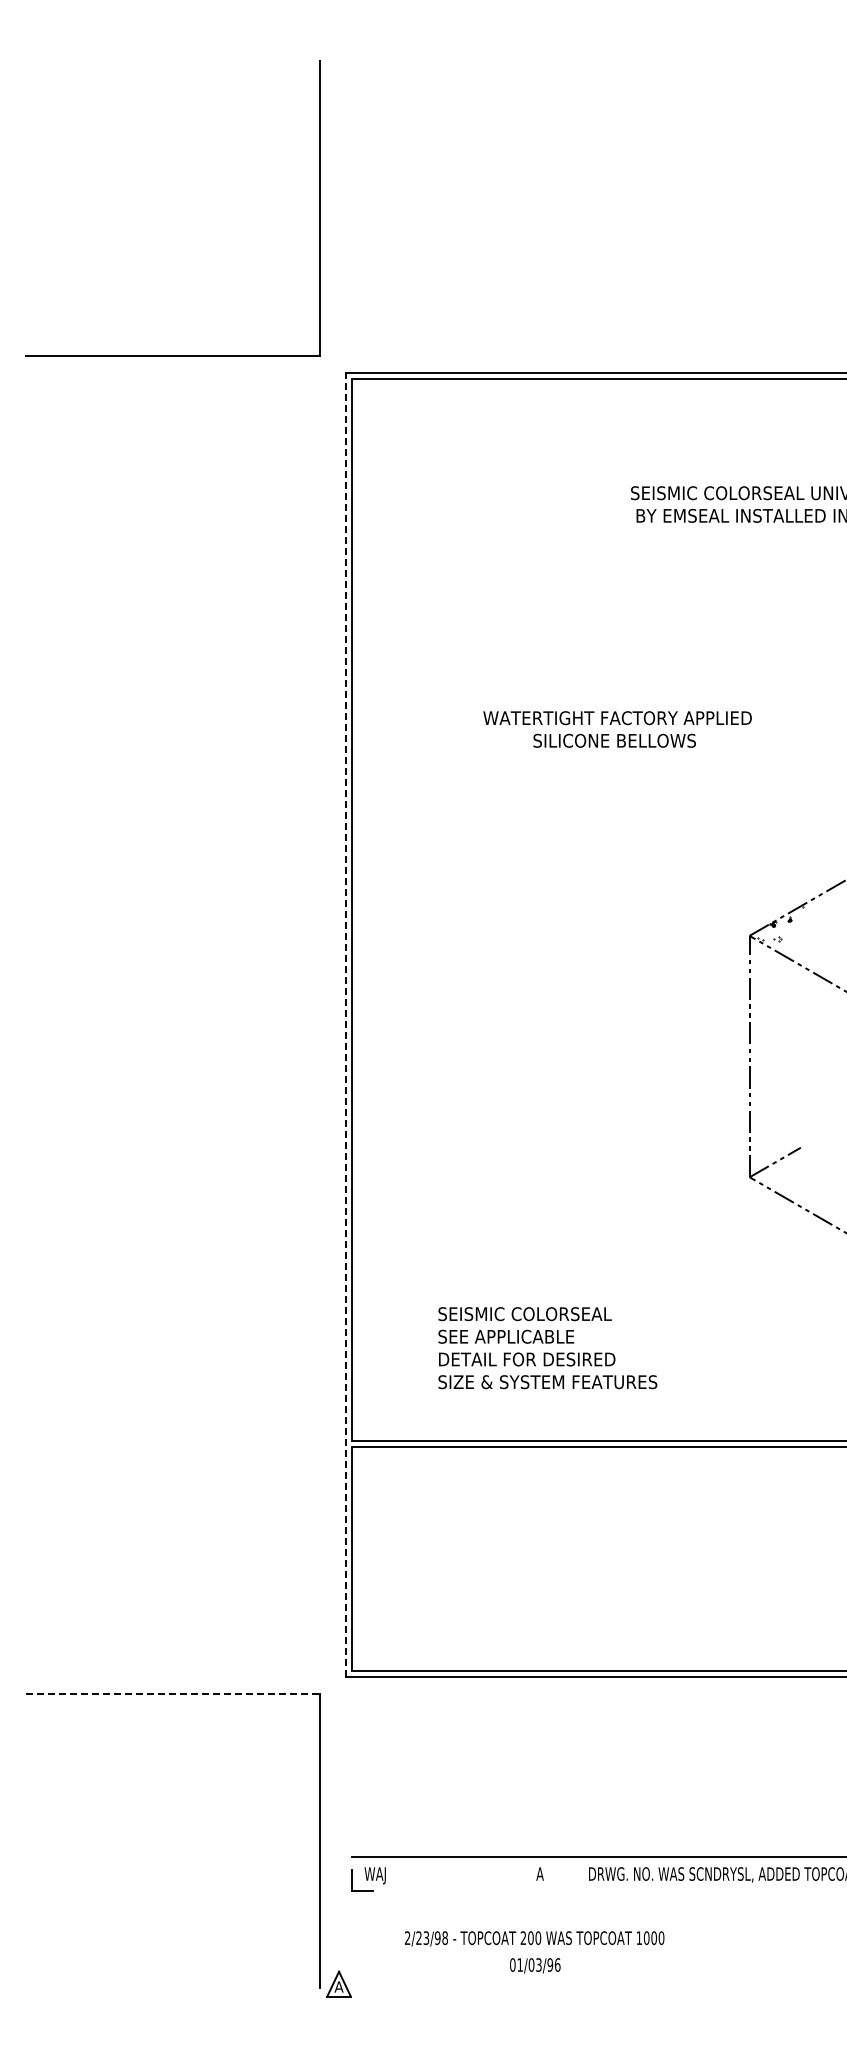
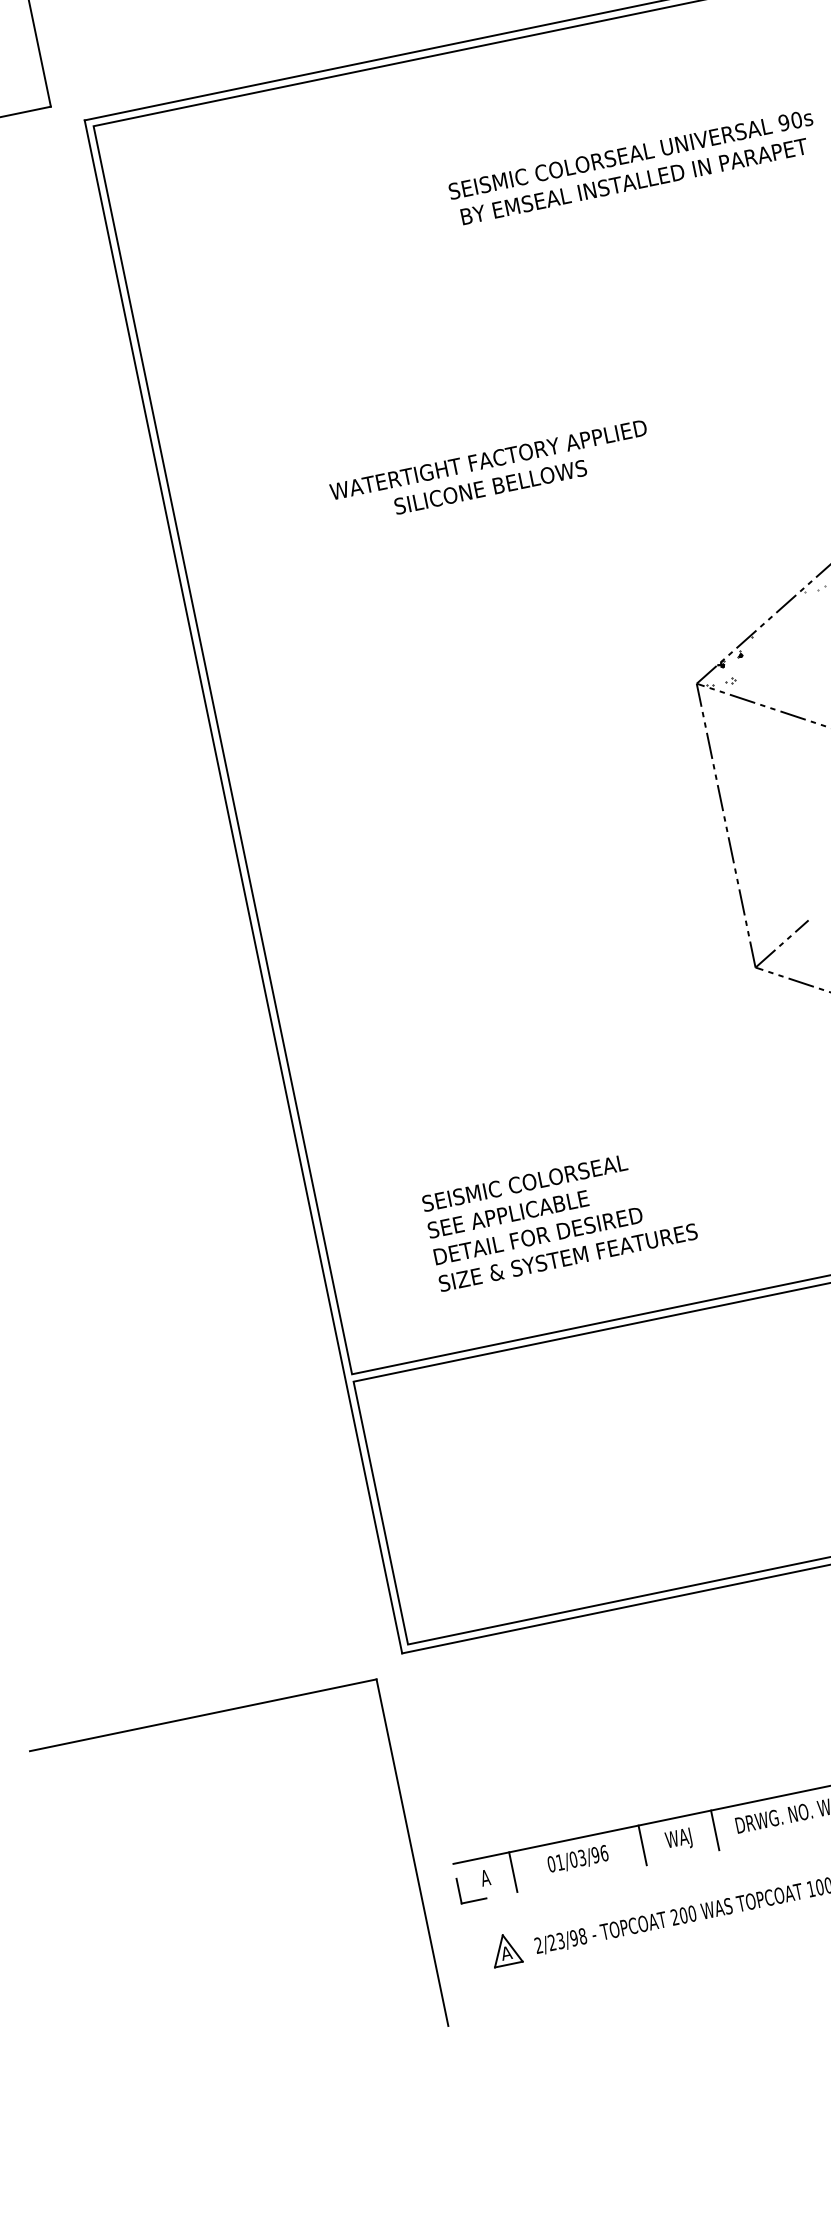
line: (345, 1025) -> (243, 887), dashed -> solid
line: (173, 1693) -> (203, 1714), dashed -> solid
line: (399, 1873) -> (513, 1871), added
line: (509, 1873) -> (642, 1844), added
line: (570, 1873) -> (714, 1829), added
text: (374, 1875) -> (484, 1879), WAJ -> A
text: (539, 1875) -> (678, 1839), A -> WAJ
text: (535, 1965) -> (578, 1859), moved
part: (338, 1983) -> (504, 1949), moved

